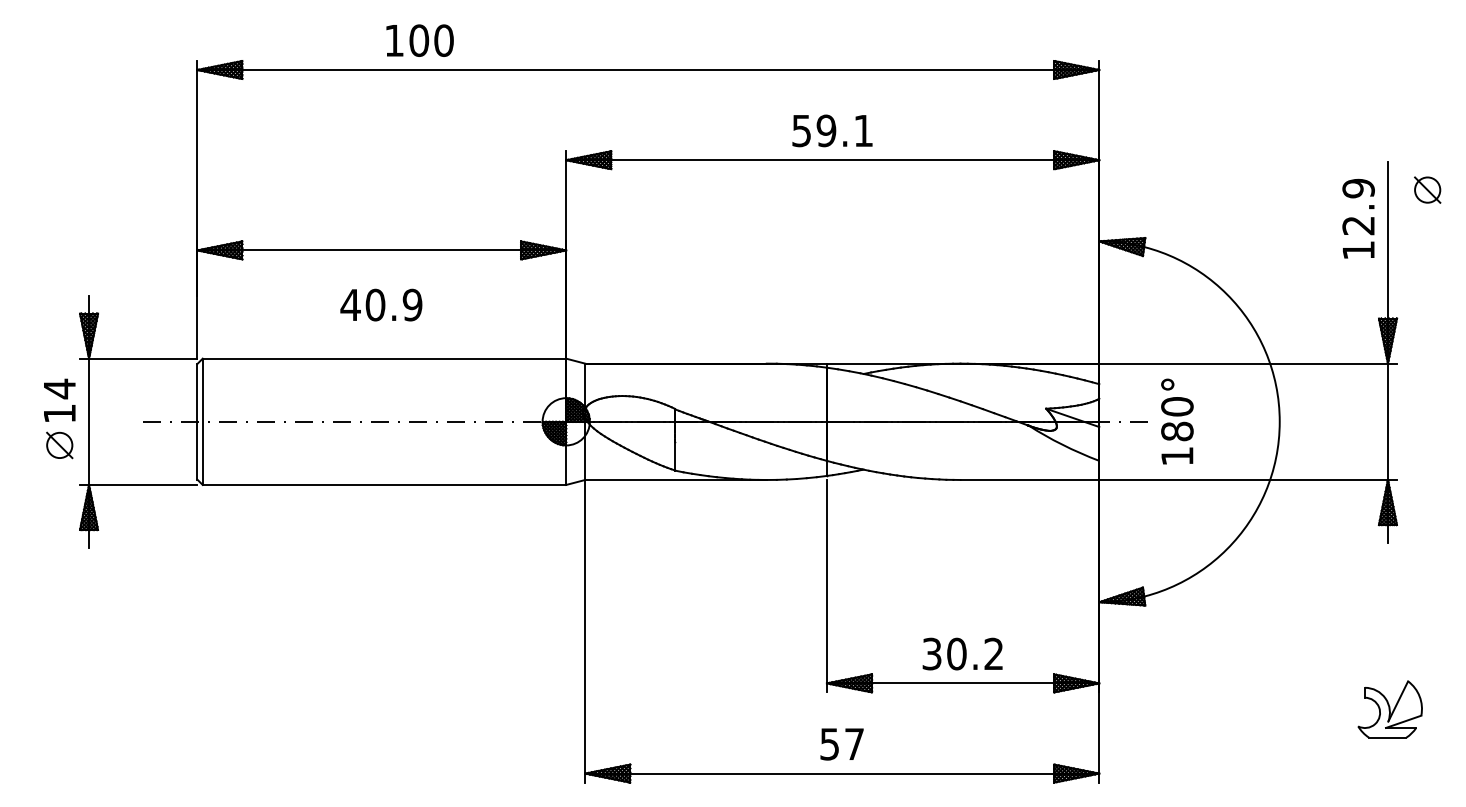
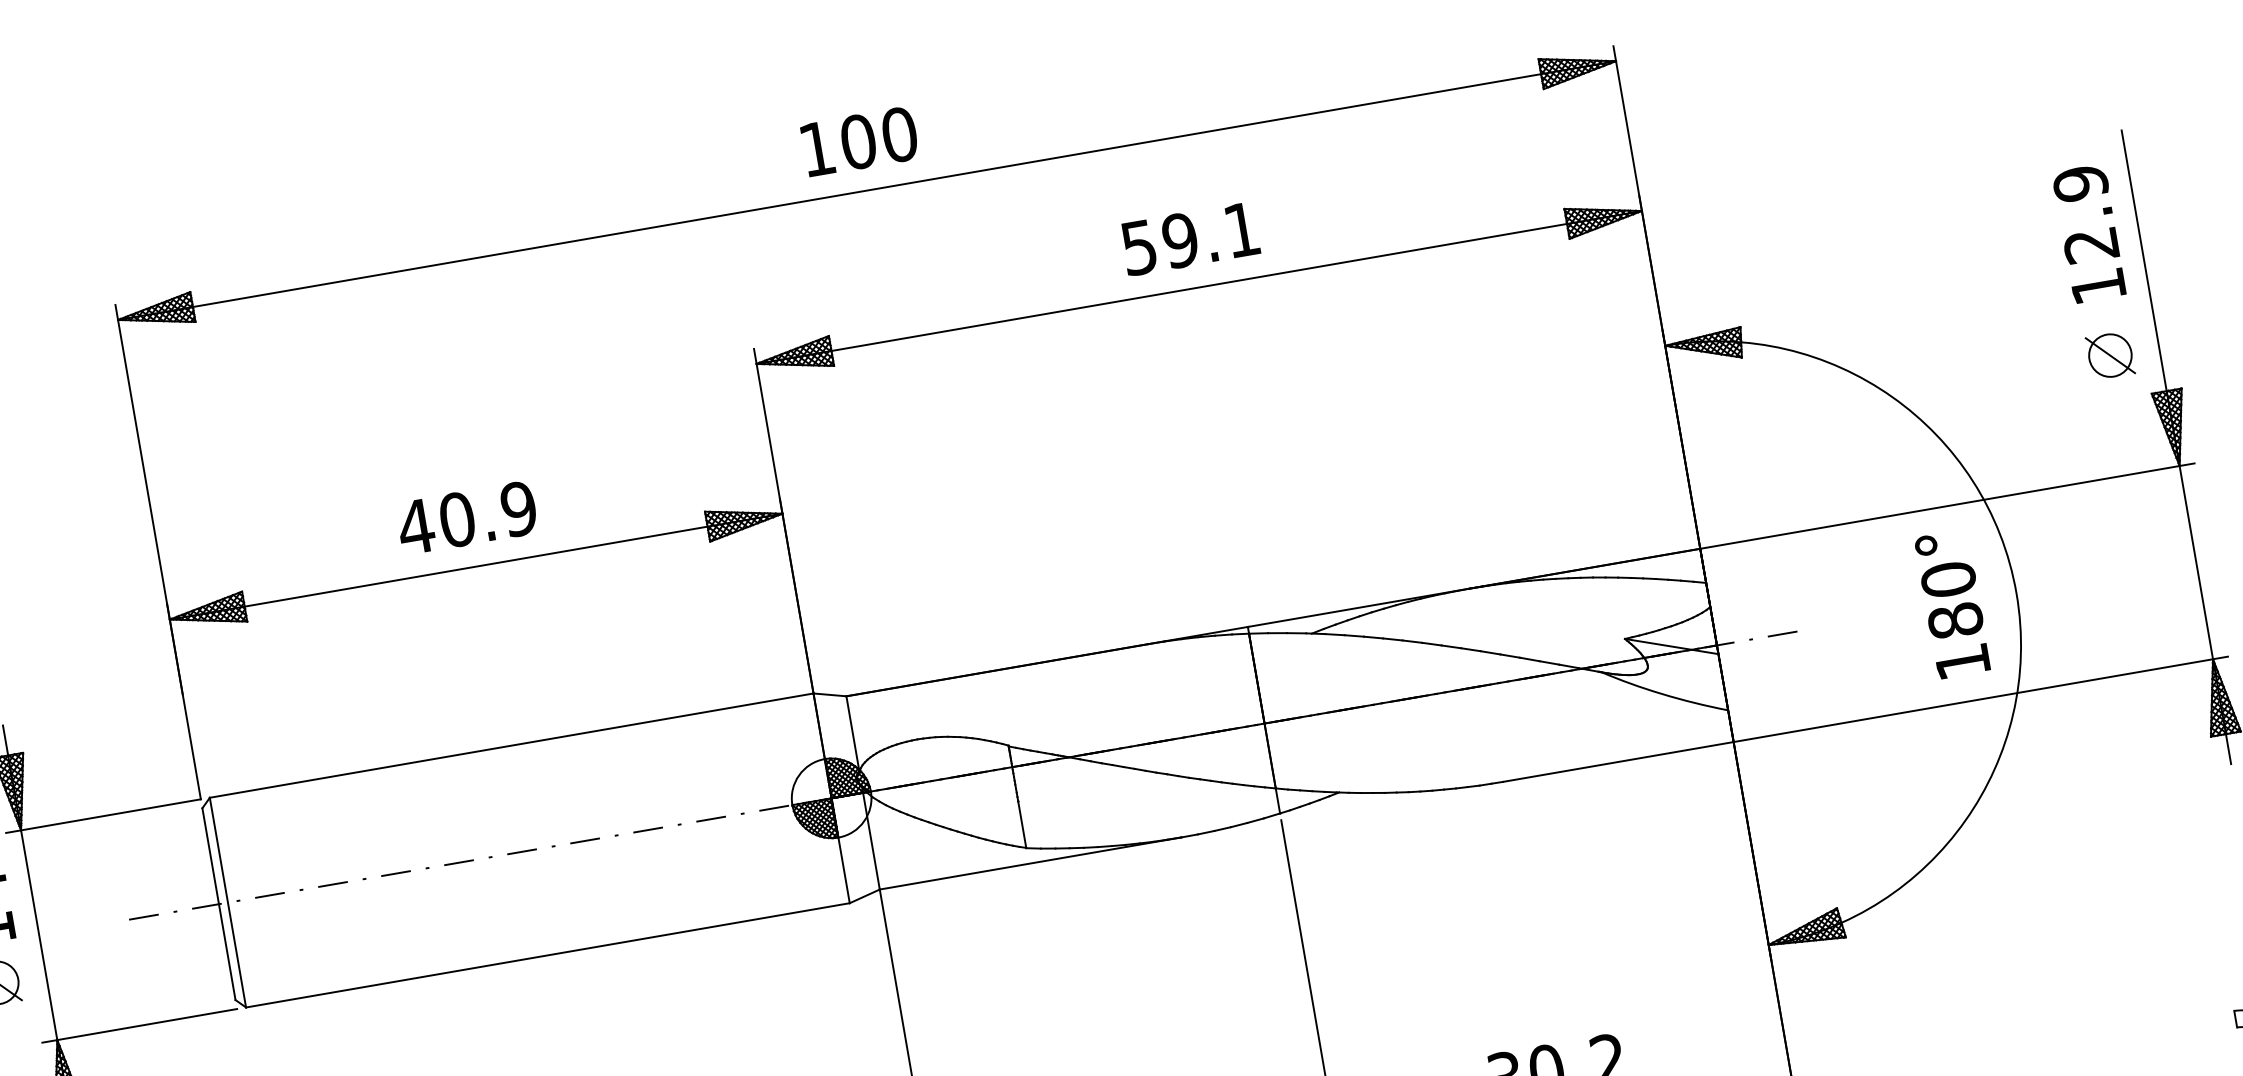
text: (419, 40) -> (858, 141), moved
part: (1427, 189) -> (2109, 354), moved
text: (381, 304) -> (467, 517), moved
text: (1177, 421) -> (1952, 604), moved

